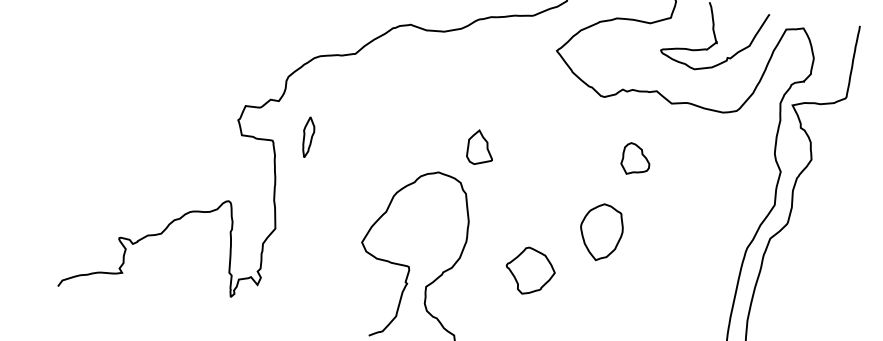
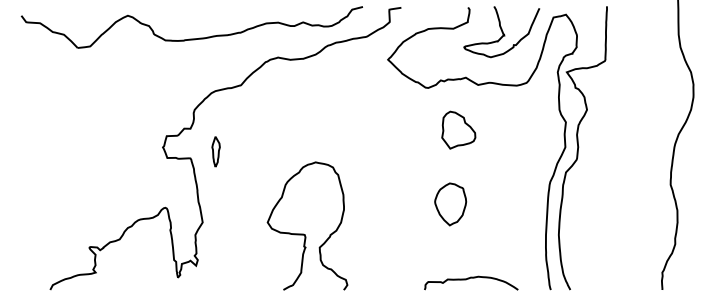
part: (480, 147) -> (343, 139), removed
part: (636, 158) -> (458, 129), size x1.6
part: (601, 232) -> (450, 204), moved
part: (530, 271) -> (394, 224), removed

